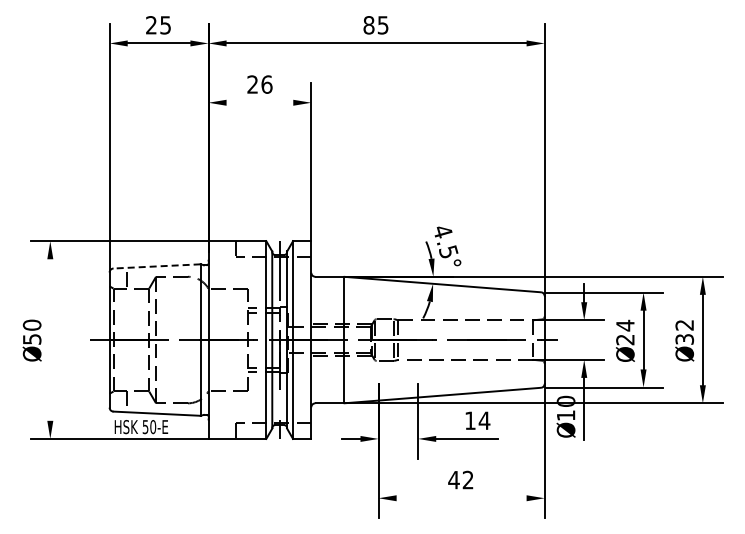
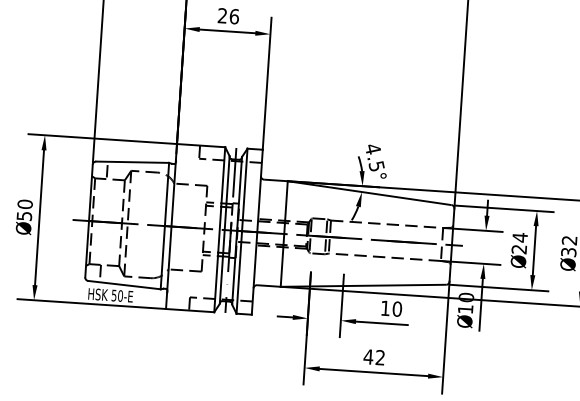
line: (259, 102) -> (227, 31), added
line: (157, 266) -> (133, 162), dashed -> solid
line: (50, 339) -> (39, 217), added
text: (484, 420) -> (397, 308), 14 -> 10
line: (461, 498) -> (373, 372), added

